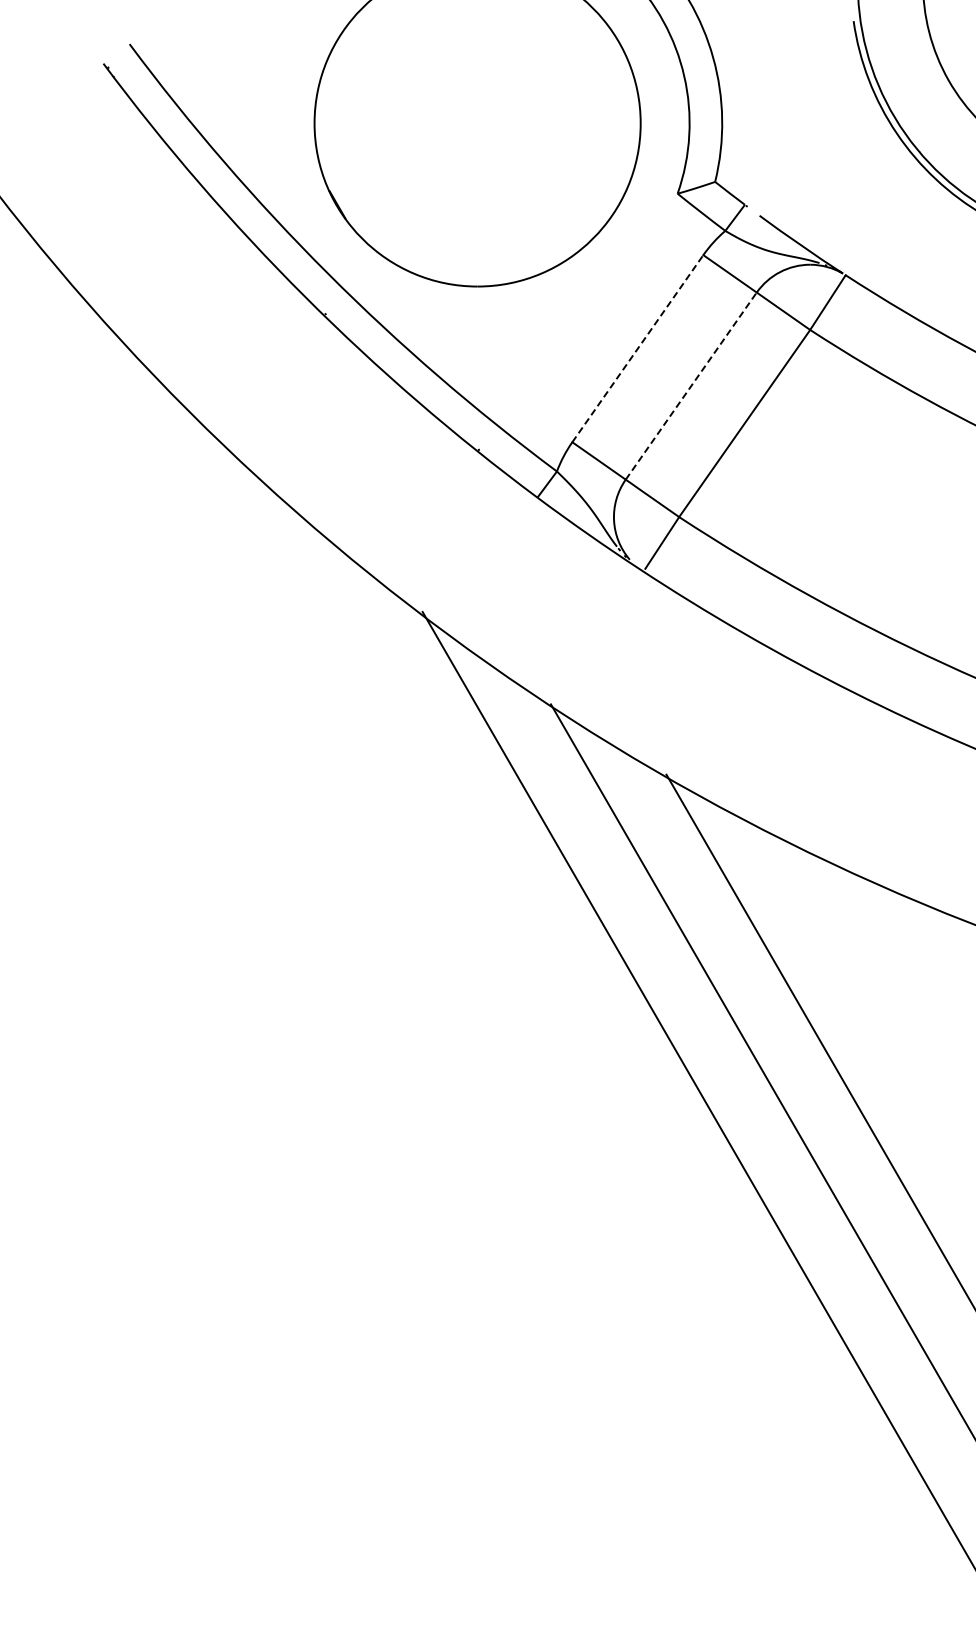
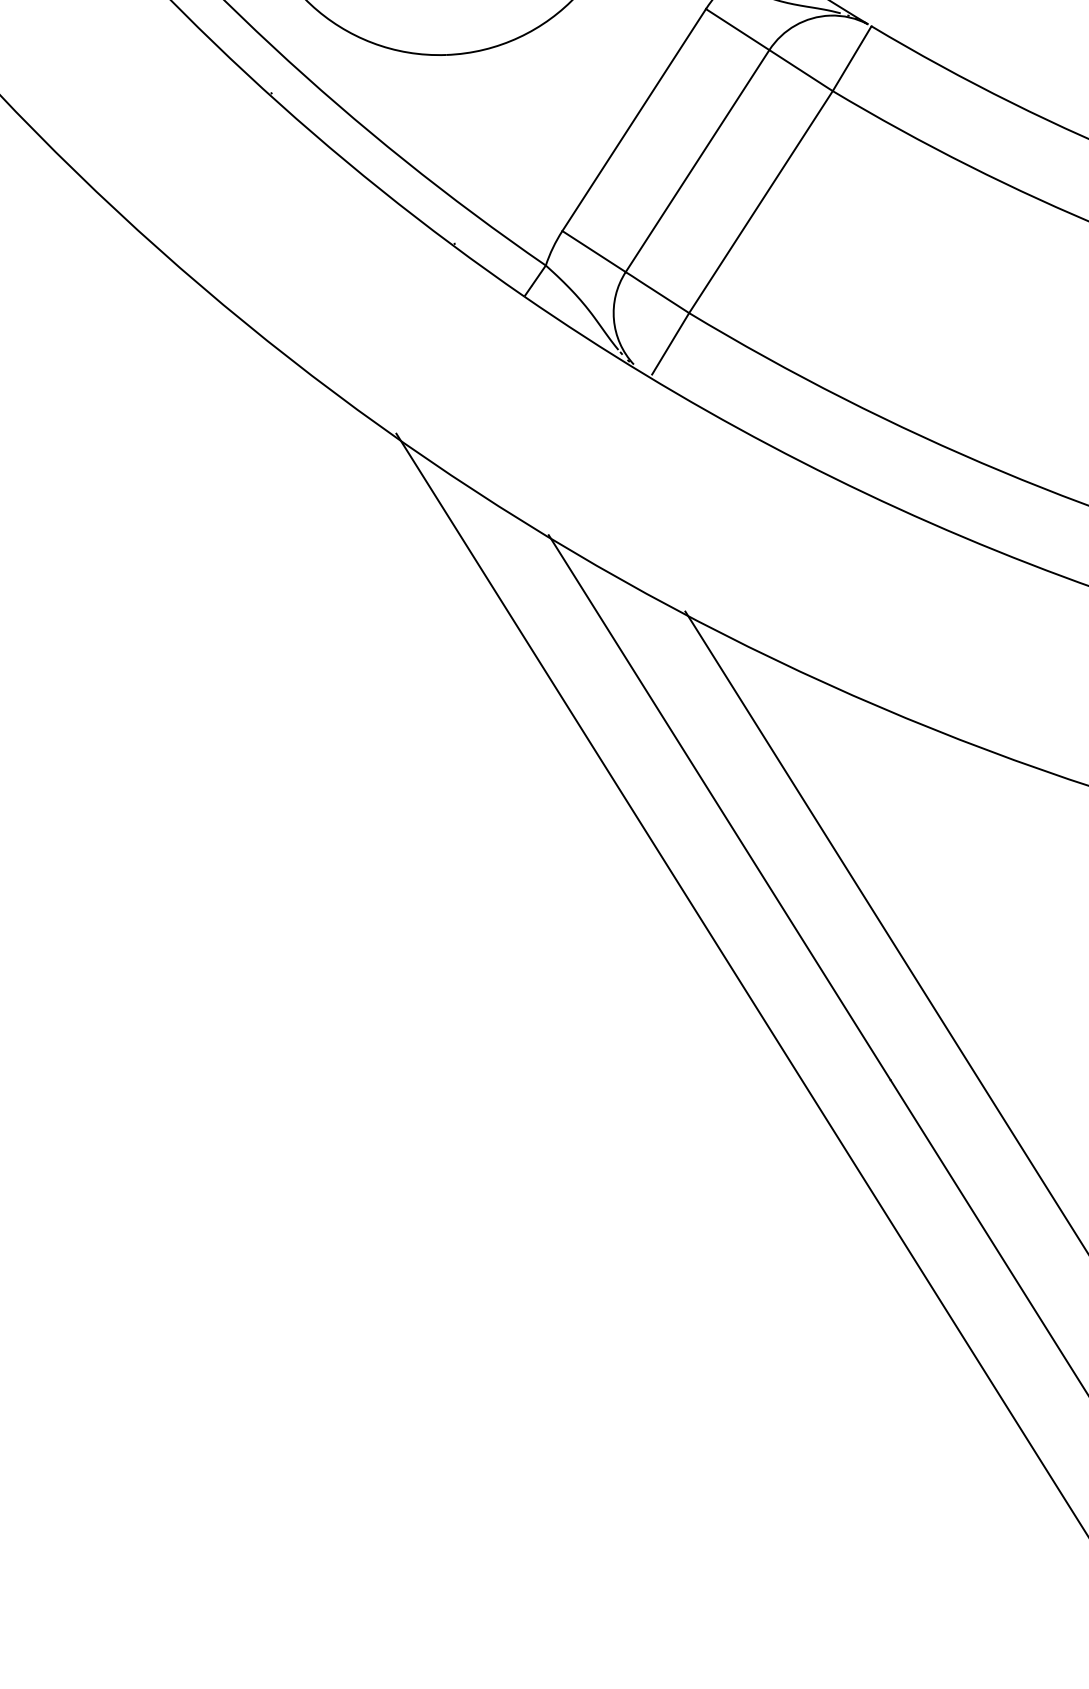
line: (638, 348) -> (634, 119), dashed -> solid
line: (691, 385) -> (697, 160), dashed -> solid

